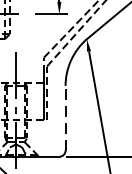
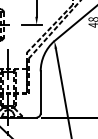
line: (65, 116) -> (40, 91), dashed -> solid

